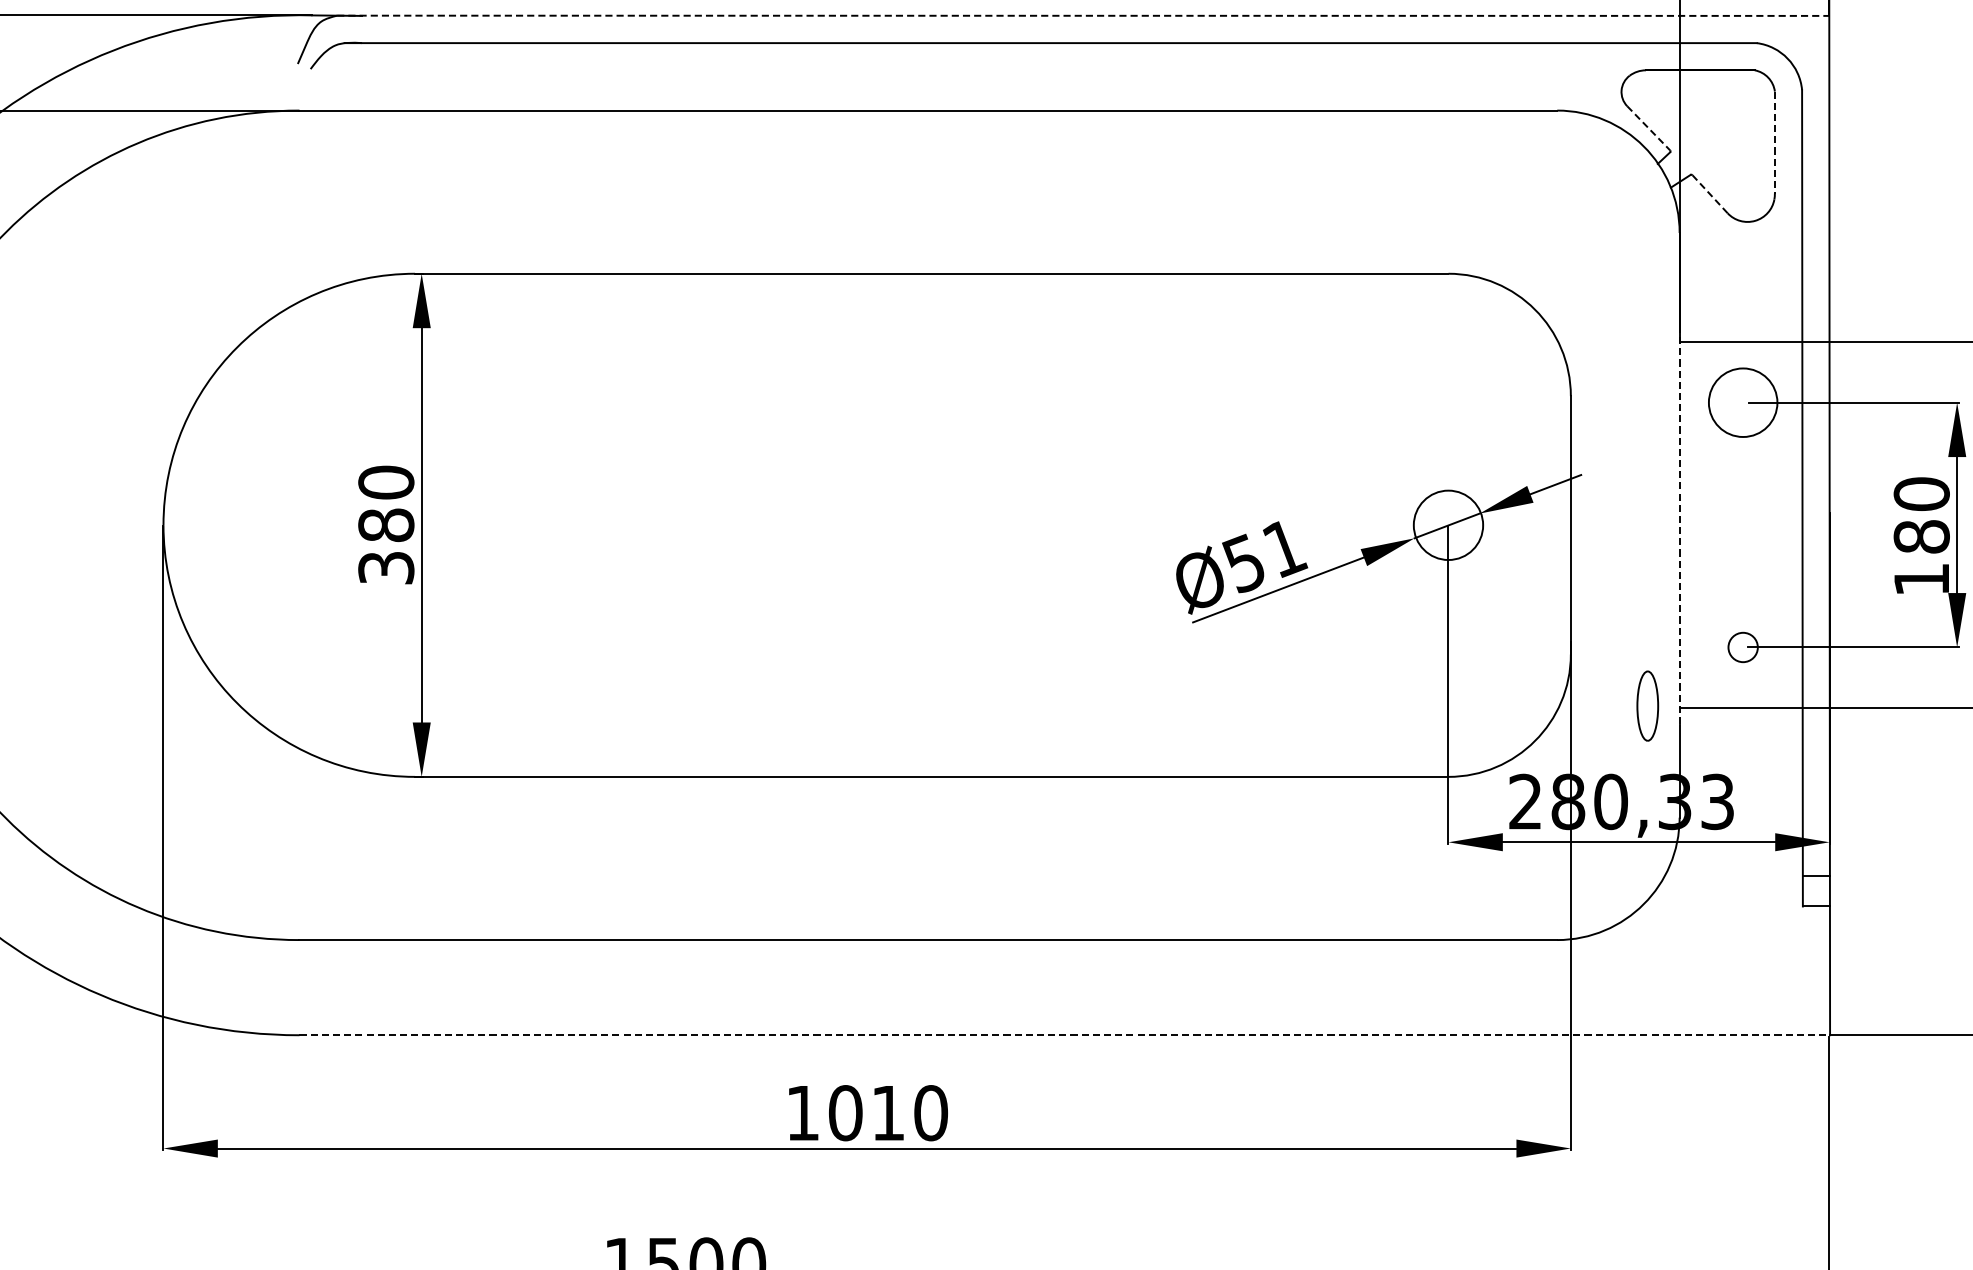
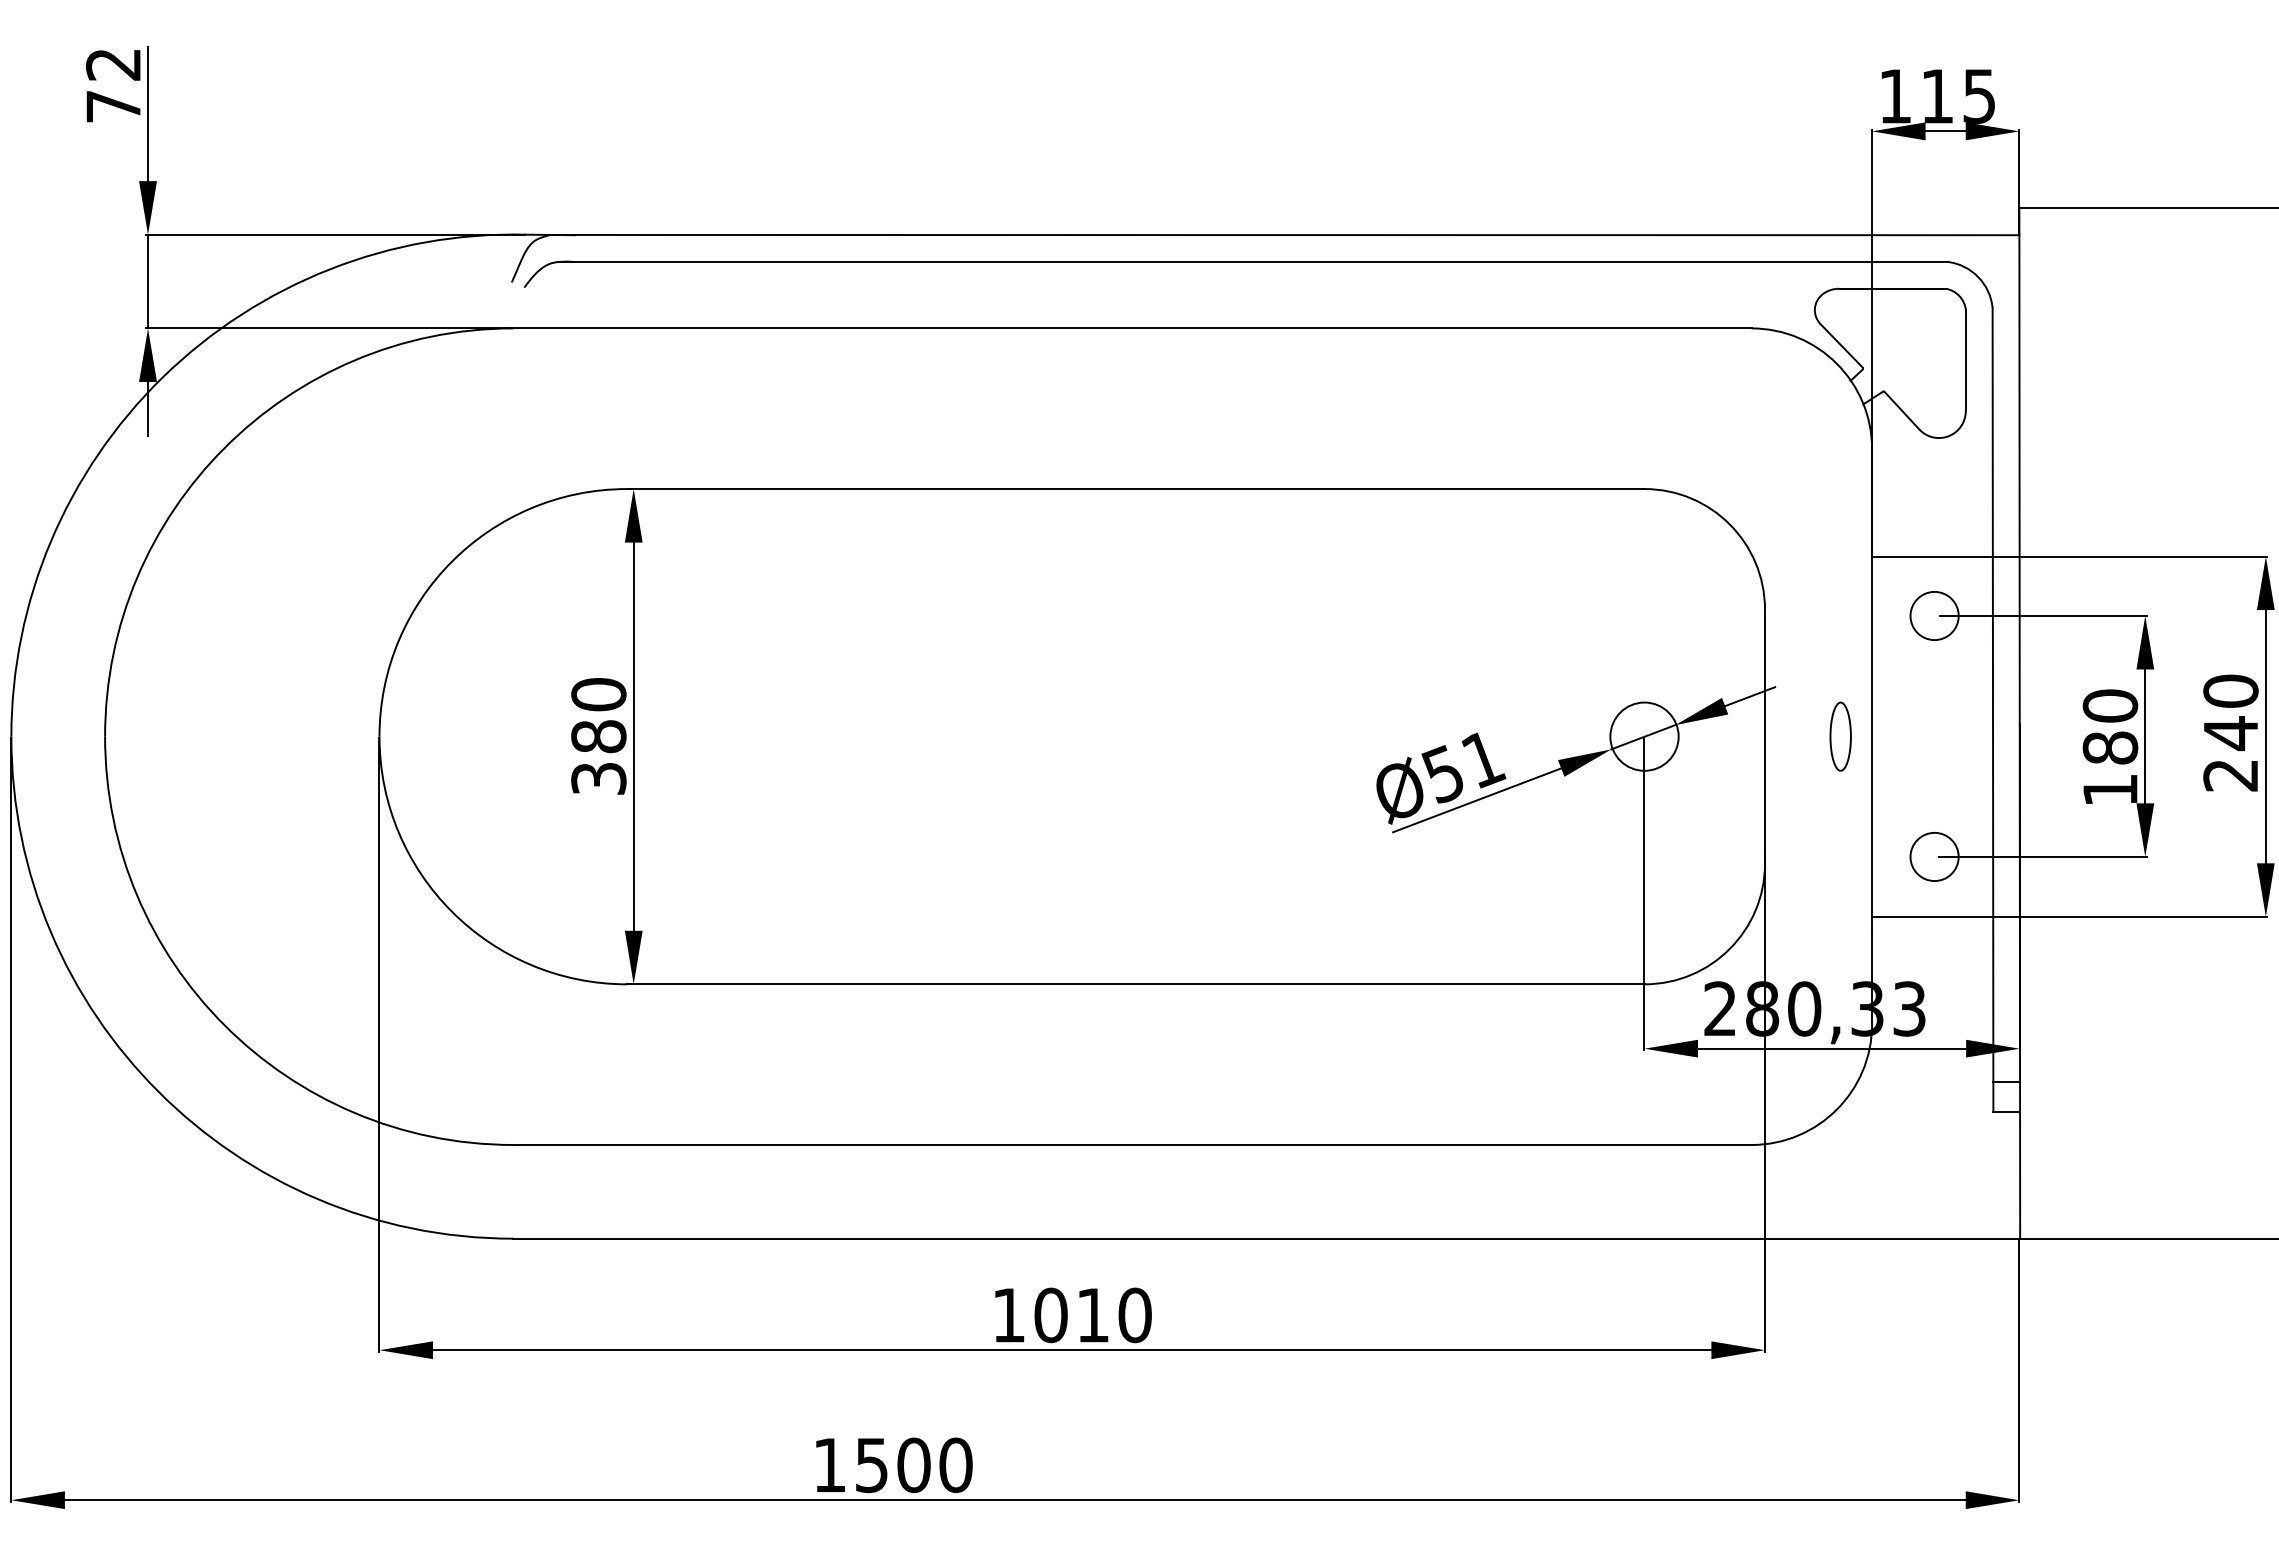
line: (1083, 16) -> (1285, 235), dashed -> solid
line: (1648, 128) -> (1841, 346), dashed -> solid
line: (1774, 143) -> (1965, 360), dashed -> solid
line: (1709, 193) -> (1901, 410), dashed -> solid
circle: (1743, 402) -> (1934, 615), size x0.71
line: (1680, 526) -> (1872, 737), dashed -> solid
circle: (1743, 647) -> (1934, 856), size x1.67
part: (1647, 705) -> (1840, 736), moved
line: (1064, 1035) -> (1266, 1238), dashed -> solid

